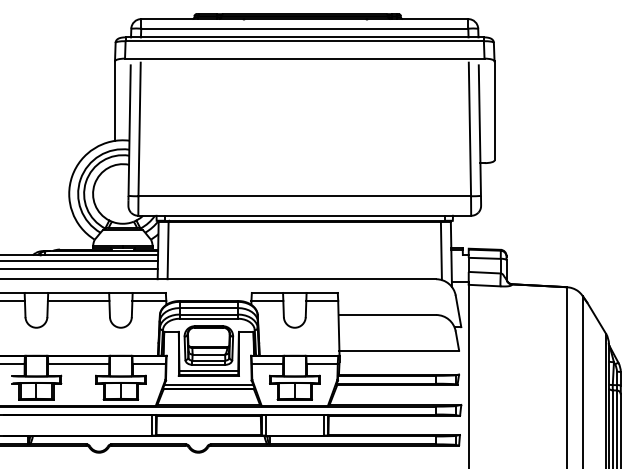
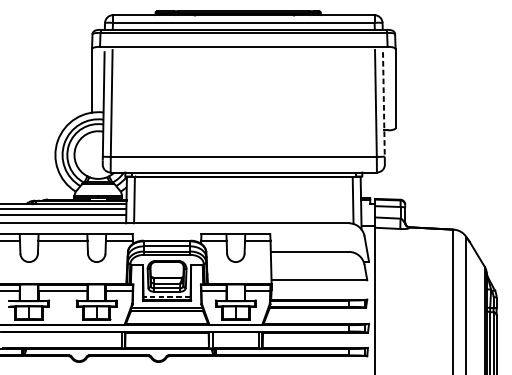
line: (479, 131) -> (383, 105), solid -> dashed
line: (208, 370) -> (166, 296), solid -> dashed

